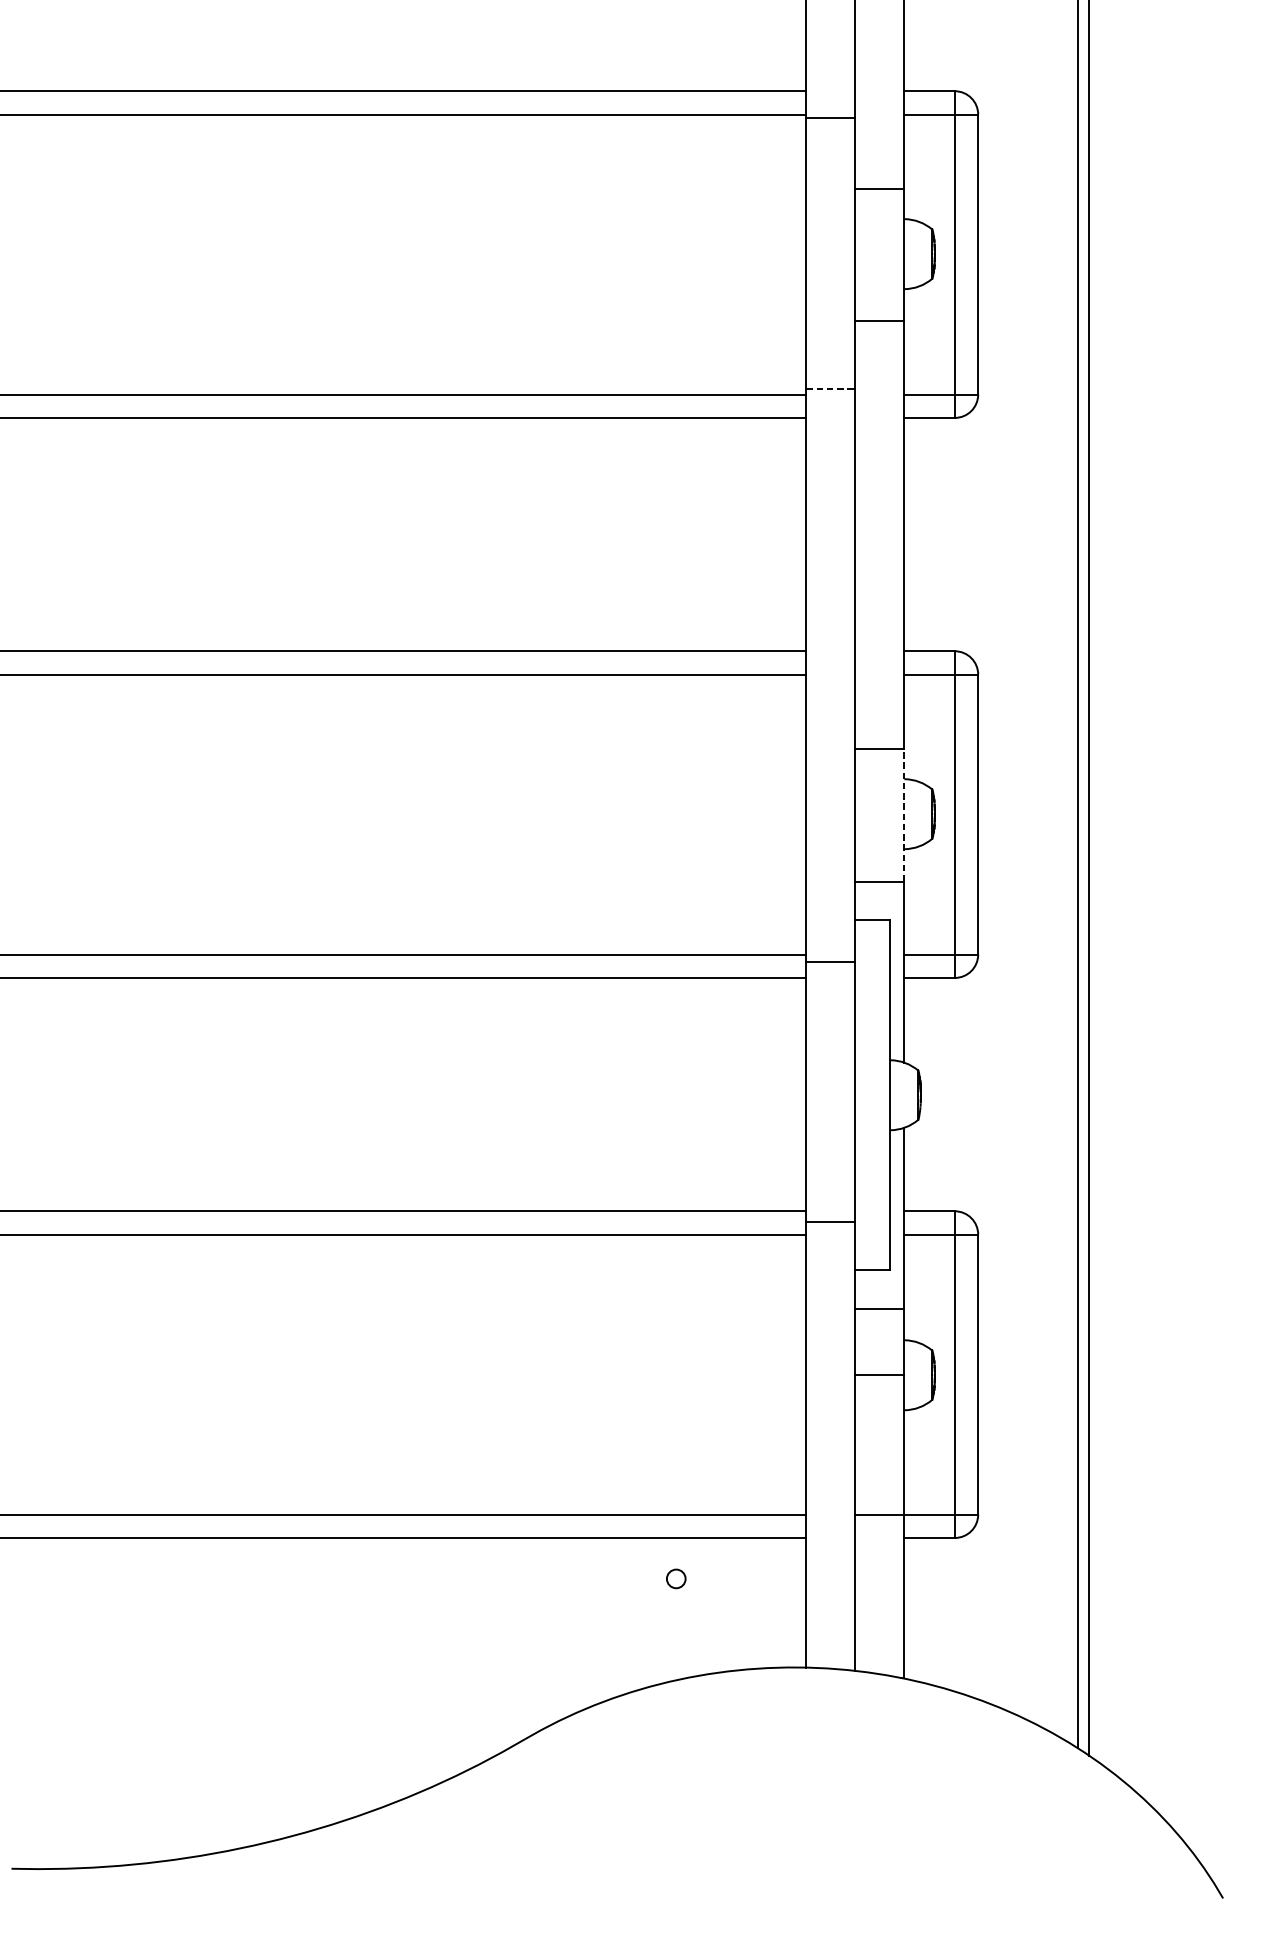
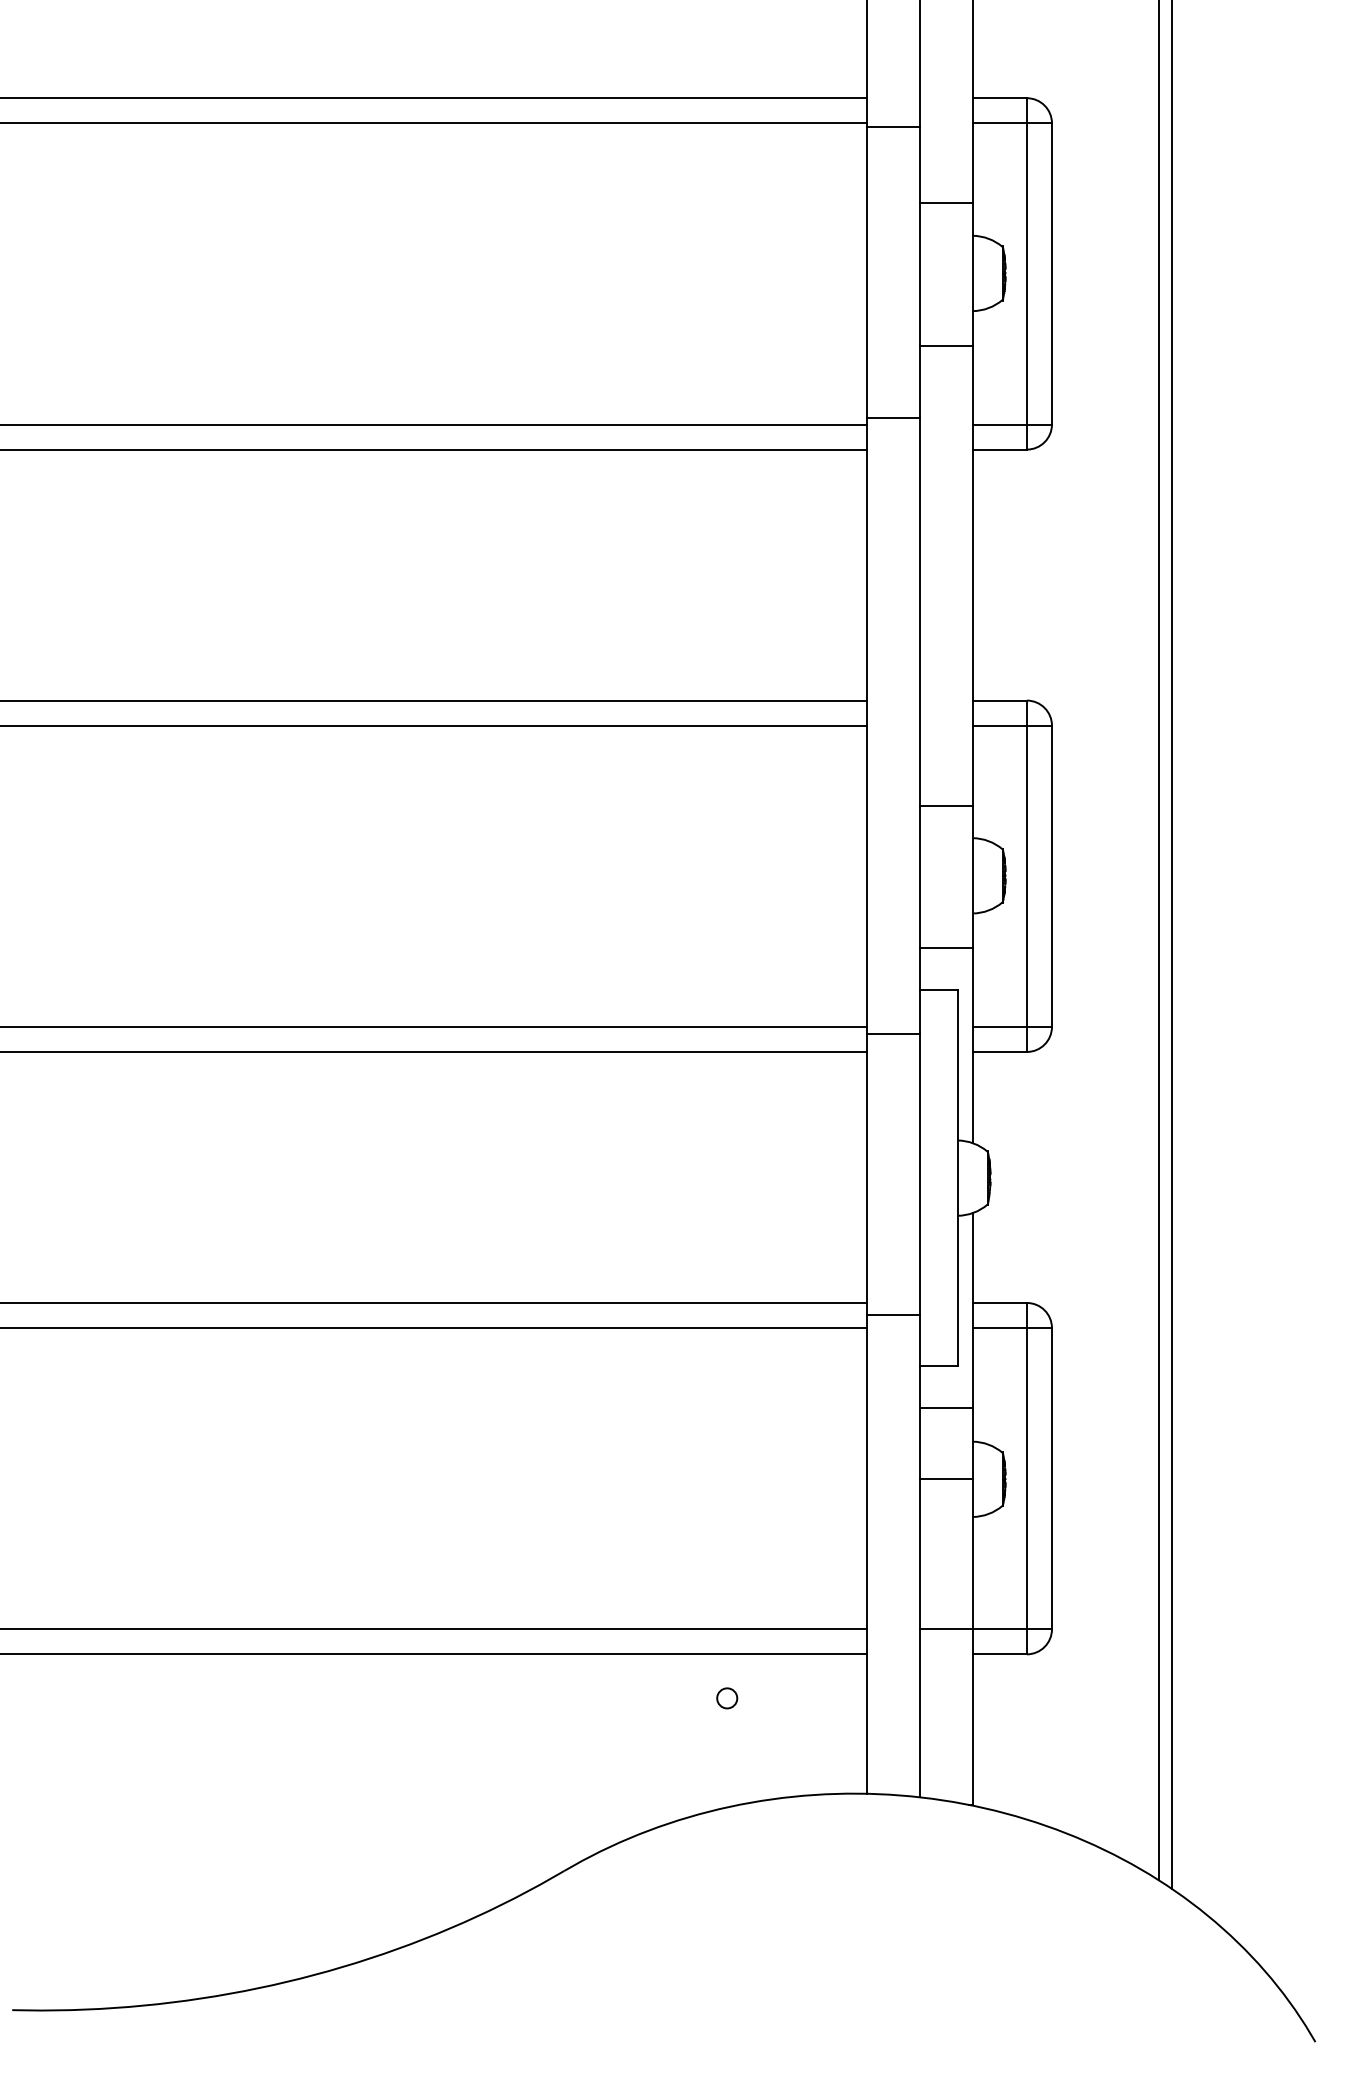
line: (831, 389) -> (894, 418), dashed -> solid
line: (904, 814) -> (972, 876), dashed -> solid

